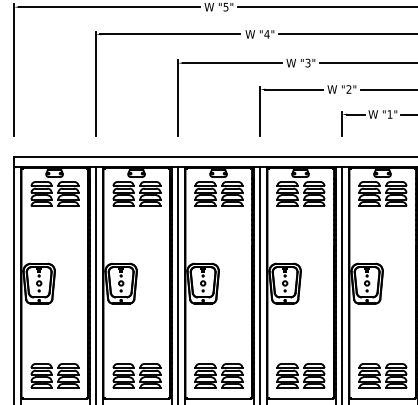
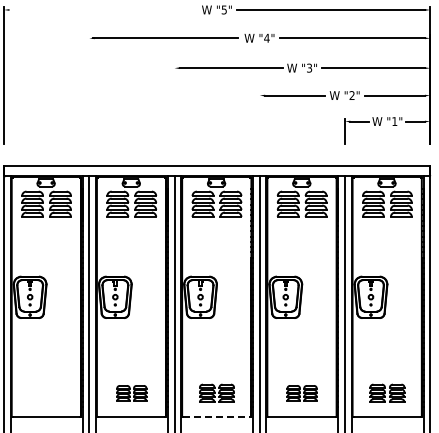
line: (109, 6) -> (103, 9), removed
line: (96, 83) -> (89, 89), removed
line: (178, 98) -> (174, 104), removed
line: (259, 110) -> (259, 117), removed
part: (54, 376) -> (46, 393), removed
part: (136, 376) -> (131, 393), size x0.6
part: (218, 376) -> (216, 393), size x0.7
part: (300, 376) -> (301, 393), size x0.6
part: (383, 376) -> (387, 393), size x0.7
line: (218, 399) -> (216, 417), solid -> dashed

